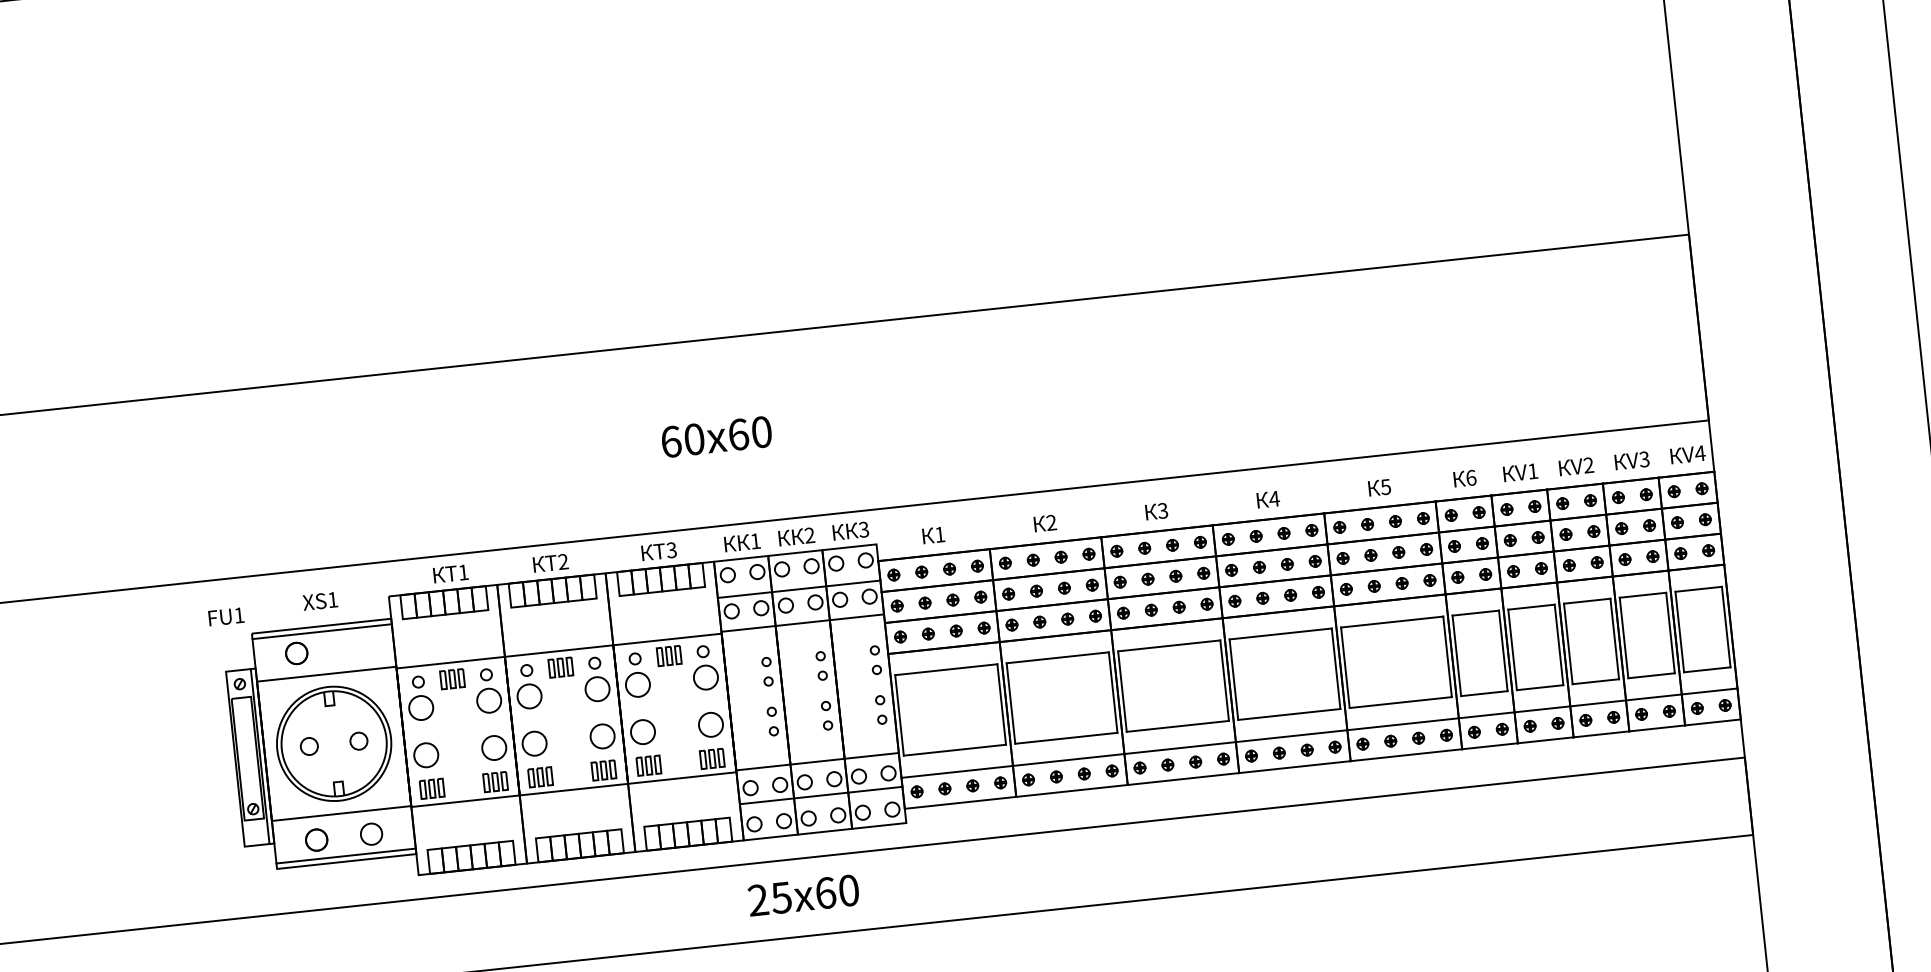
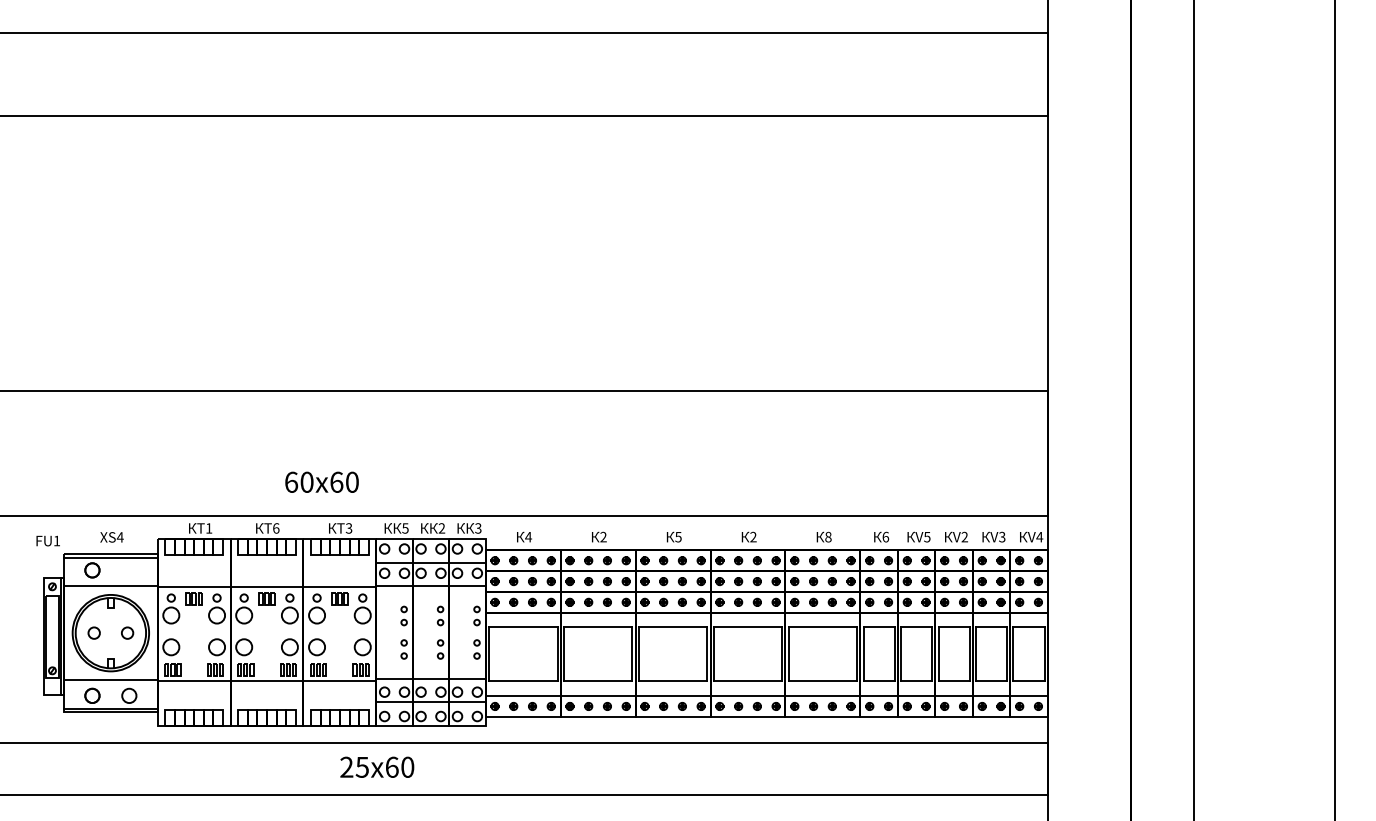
text: (715, 435) -> (321, 481), moved
text: (1533, 471) -> (927, 537), V1 -> V5
text: (1385, 486) -> (828, 536), 5 -> 8
text: (1274, 497) -> (753, 536), 4 -> 2
text: (1162, 509) -> (678, 536), 3 -> 5
text: (939, 535) -> (528, 537), 1 -> 4
text: (755, 541) -> (405, 528), 1 -> 5
text: (563, 561) -> (276, 528), 2 -> 6
text: (331, 600) -> (119, 537), XS1 -> XS4
text: (803, 894) -> (377, 766), moved

